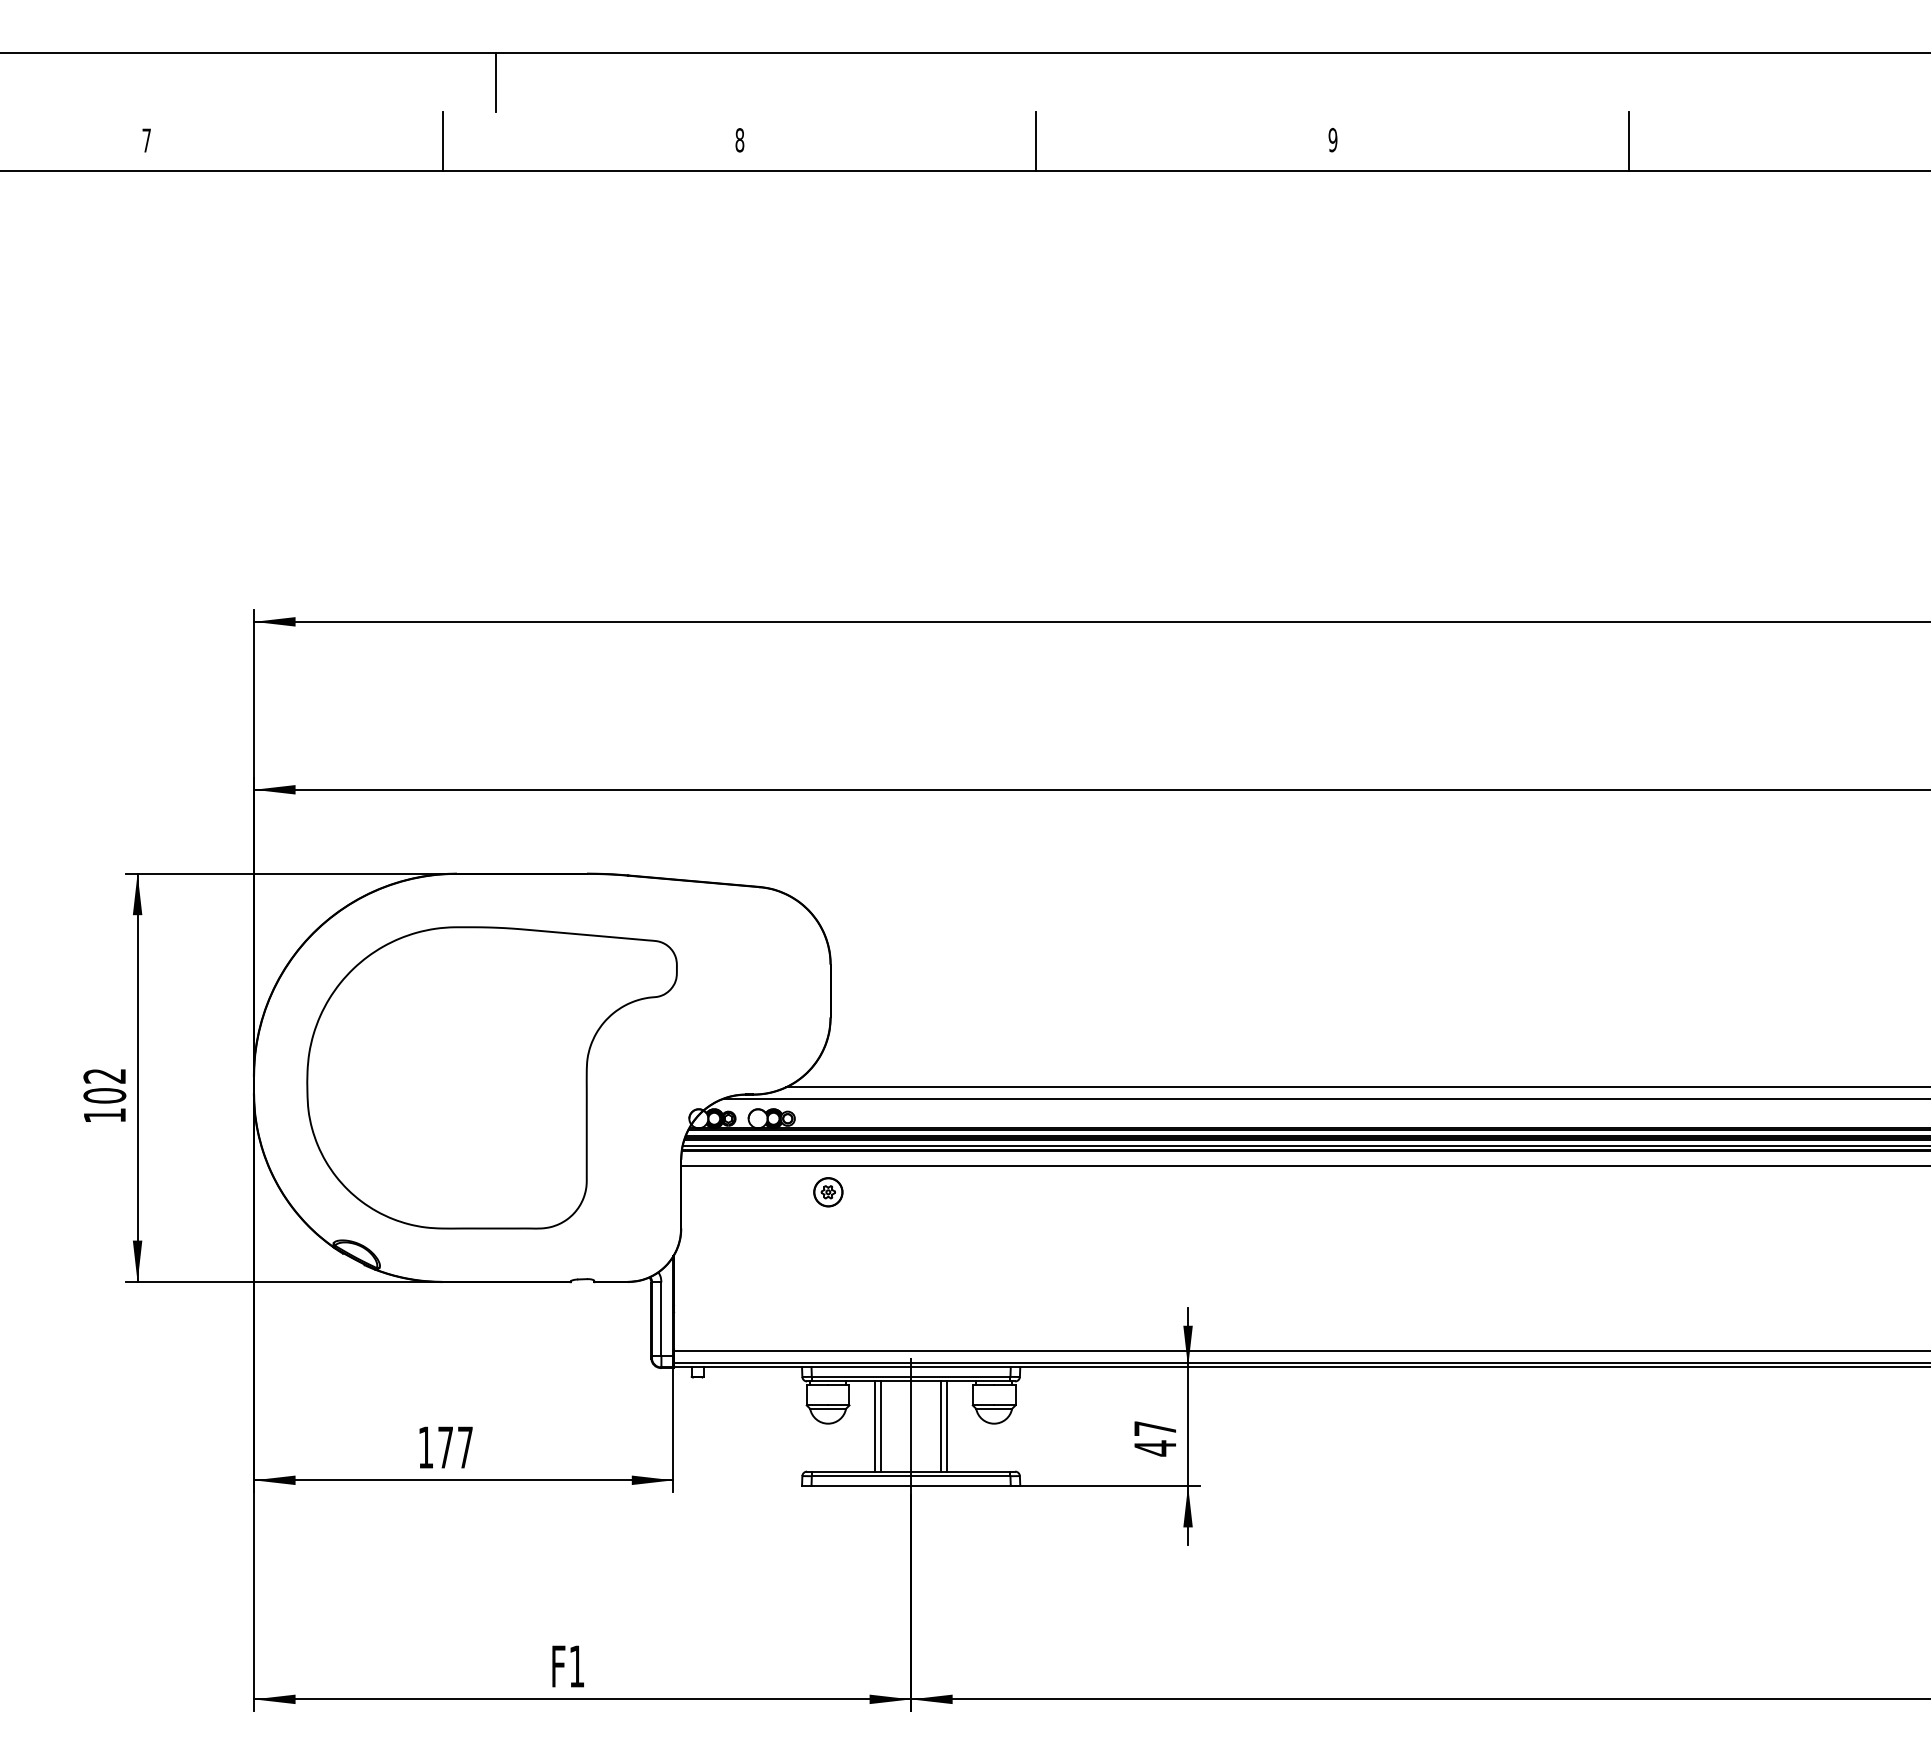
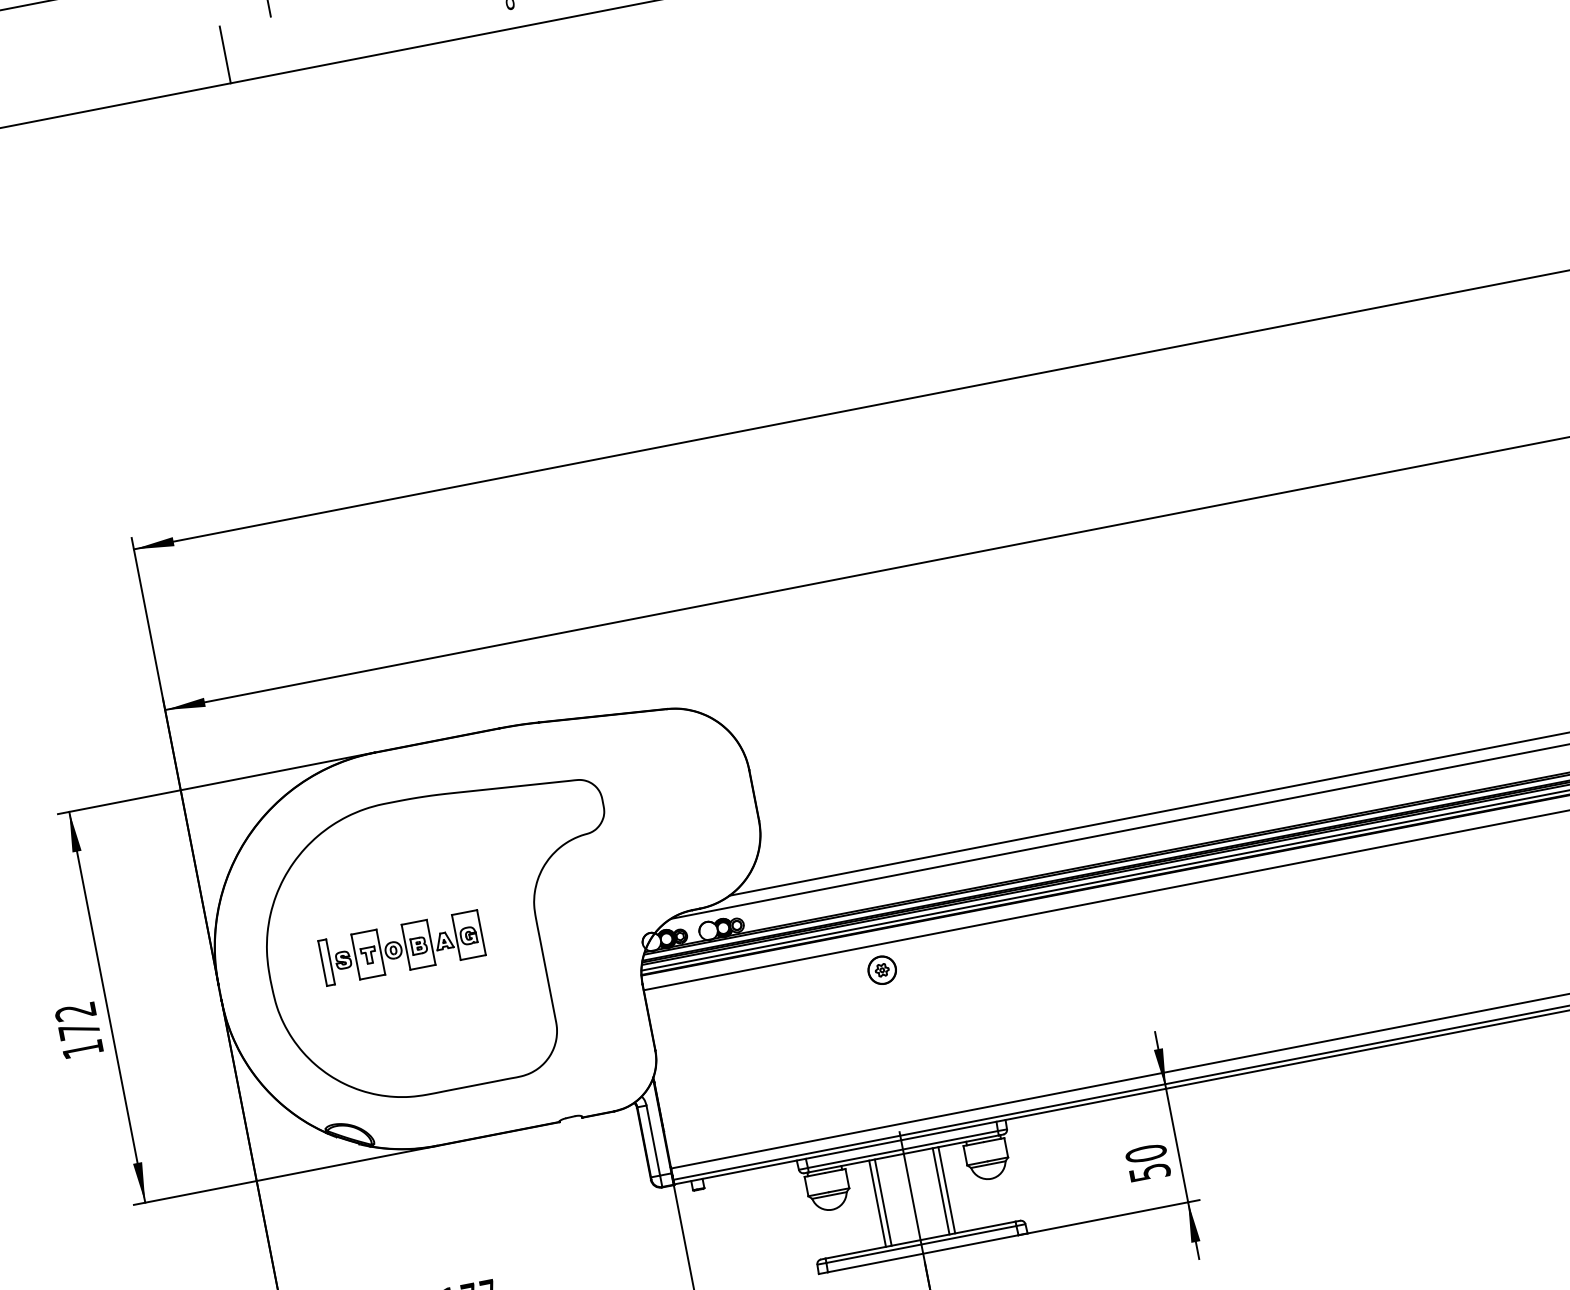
part: (445, 1075) -> (401, 947), added
text: (104, 1095) -> (78, 1030), 102 -> 172
part: (828, 1192) -> (882, 970), moved
text: (1154, 1438) -> (1147, 1163), 47 -> 50

